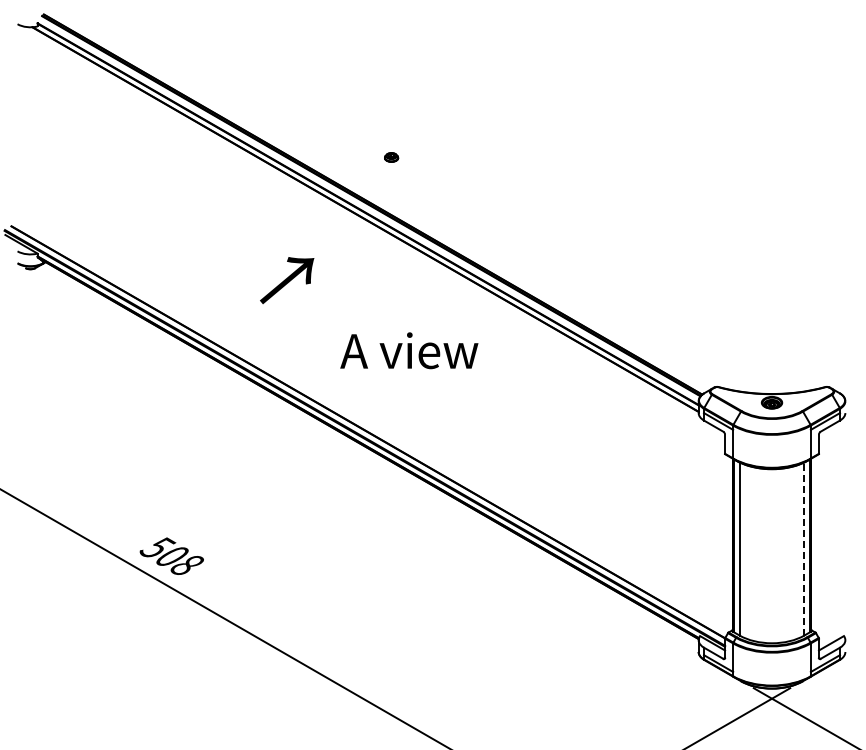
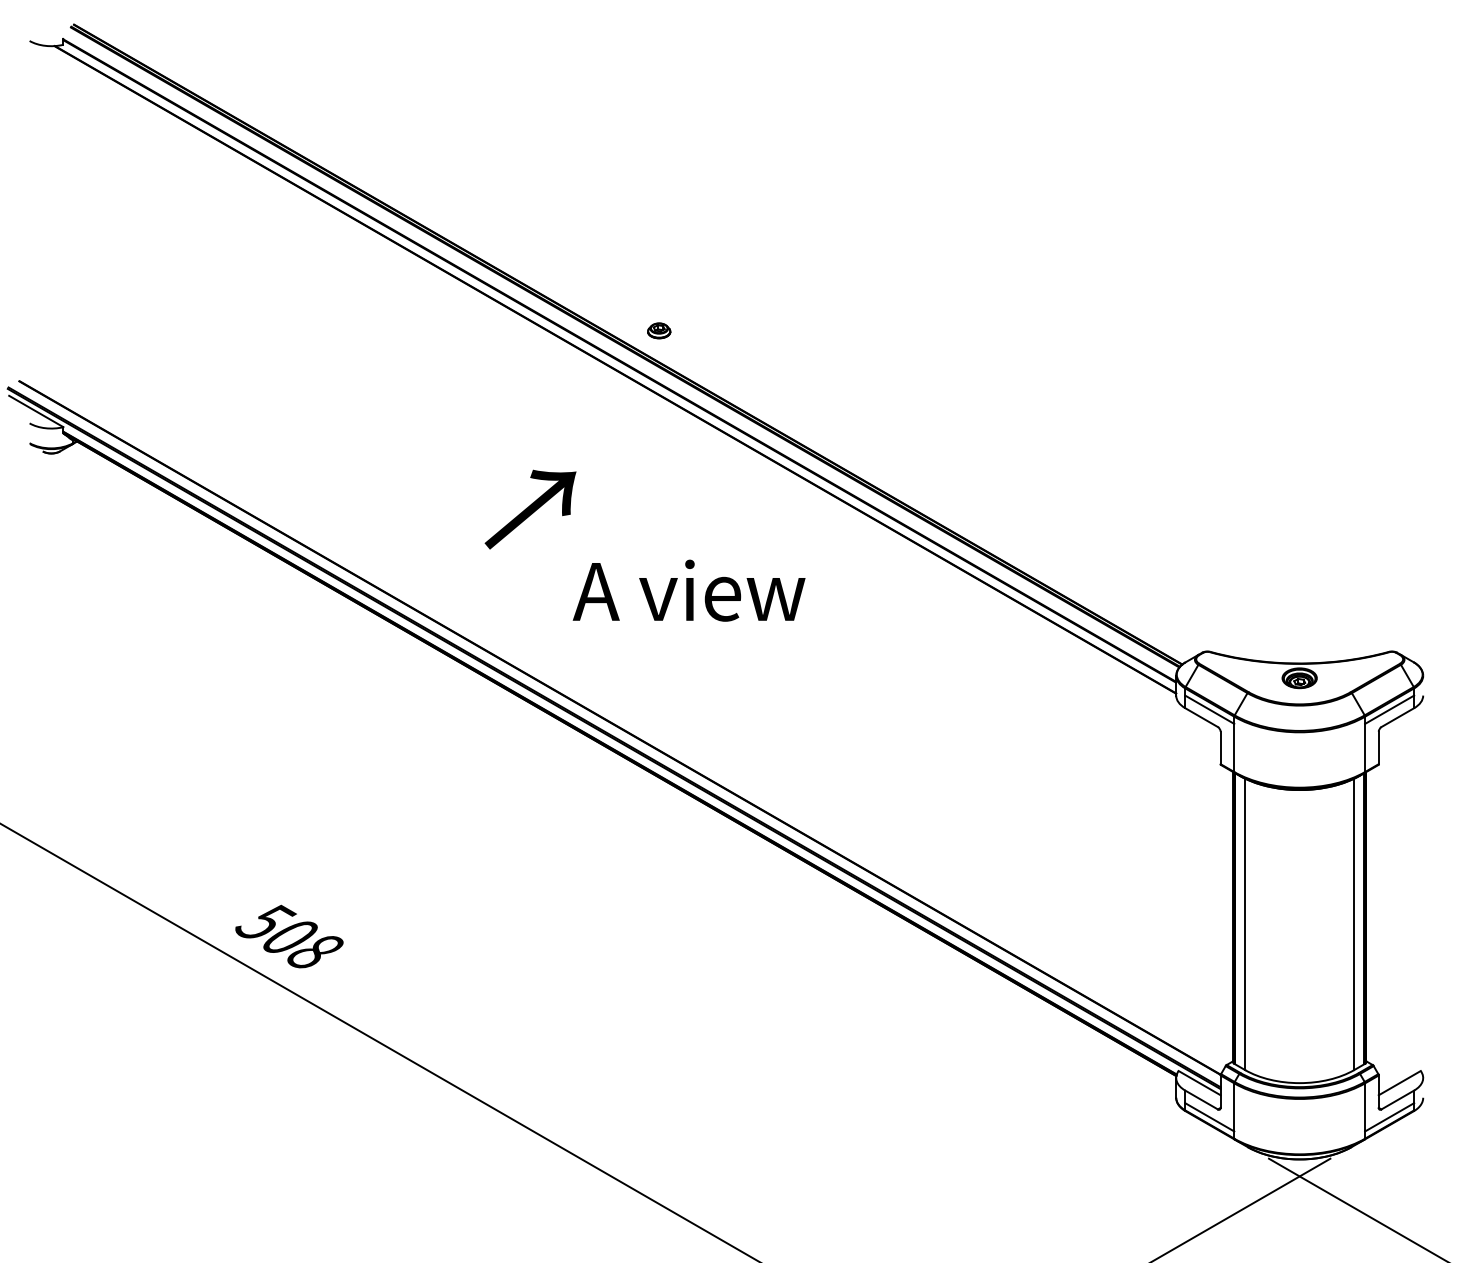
part: (391, 157) -> (659, 331), moved
text: (287, 280) -> (531, 509), moved
line: (804, 548) -> (1354, 923), dashed -> solid

